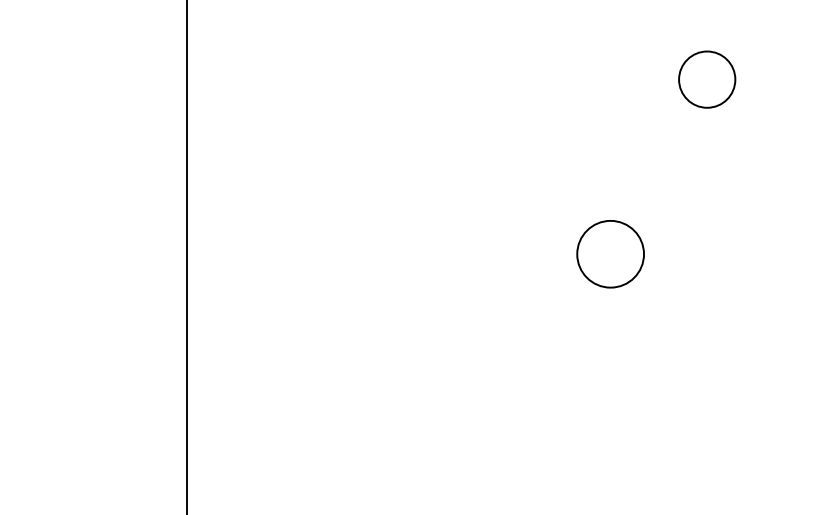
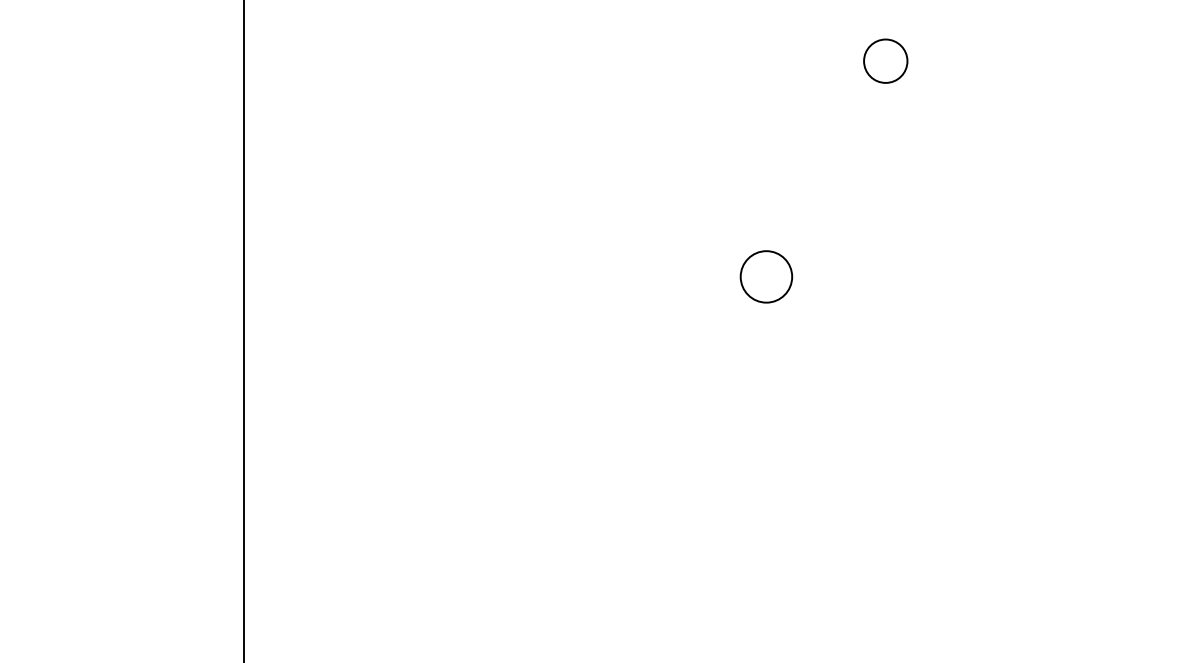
circle: (707, 78) -> (885, 60), size x0.62
circle: (610, 253) -> (766, 276), size x0.62

